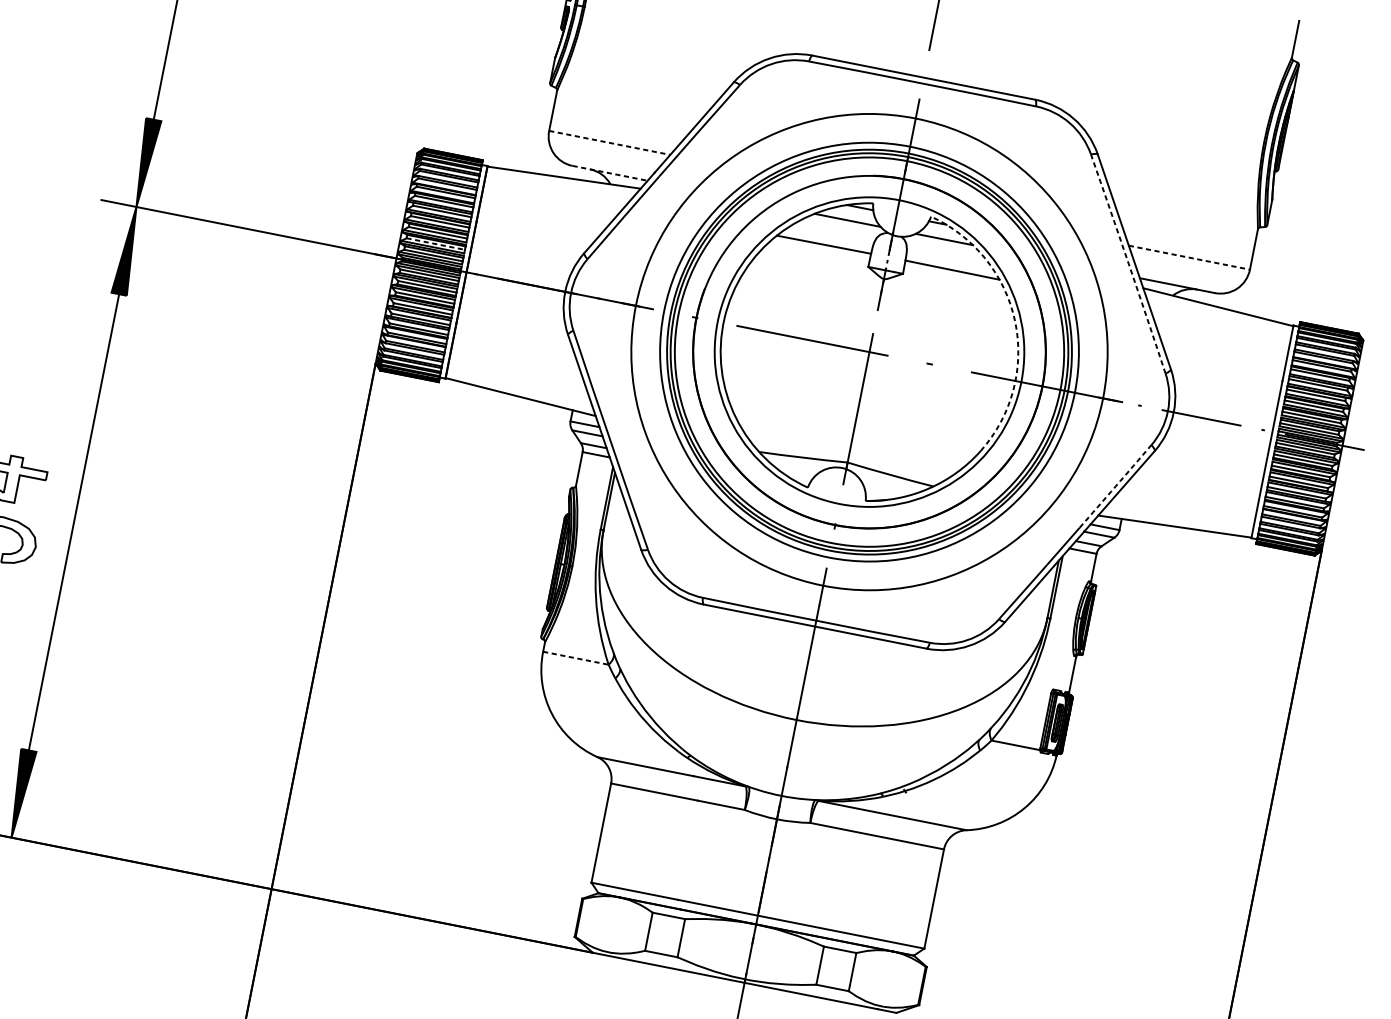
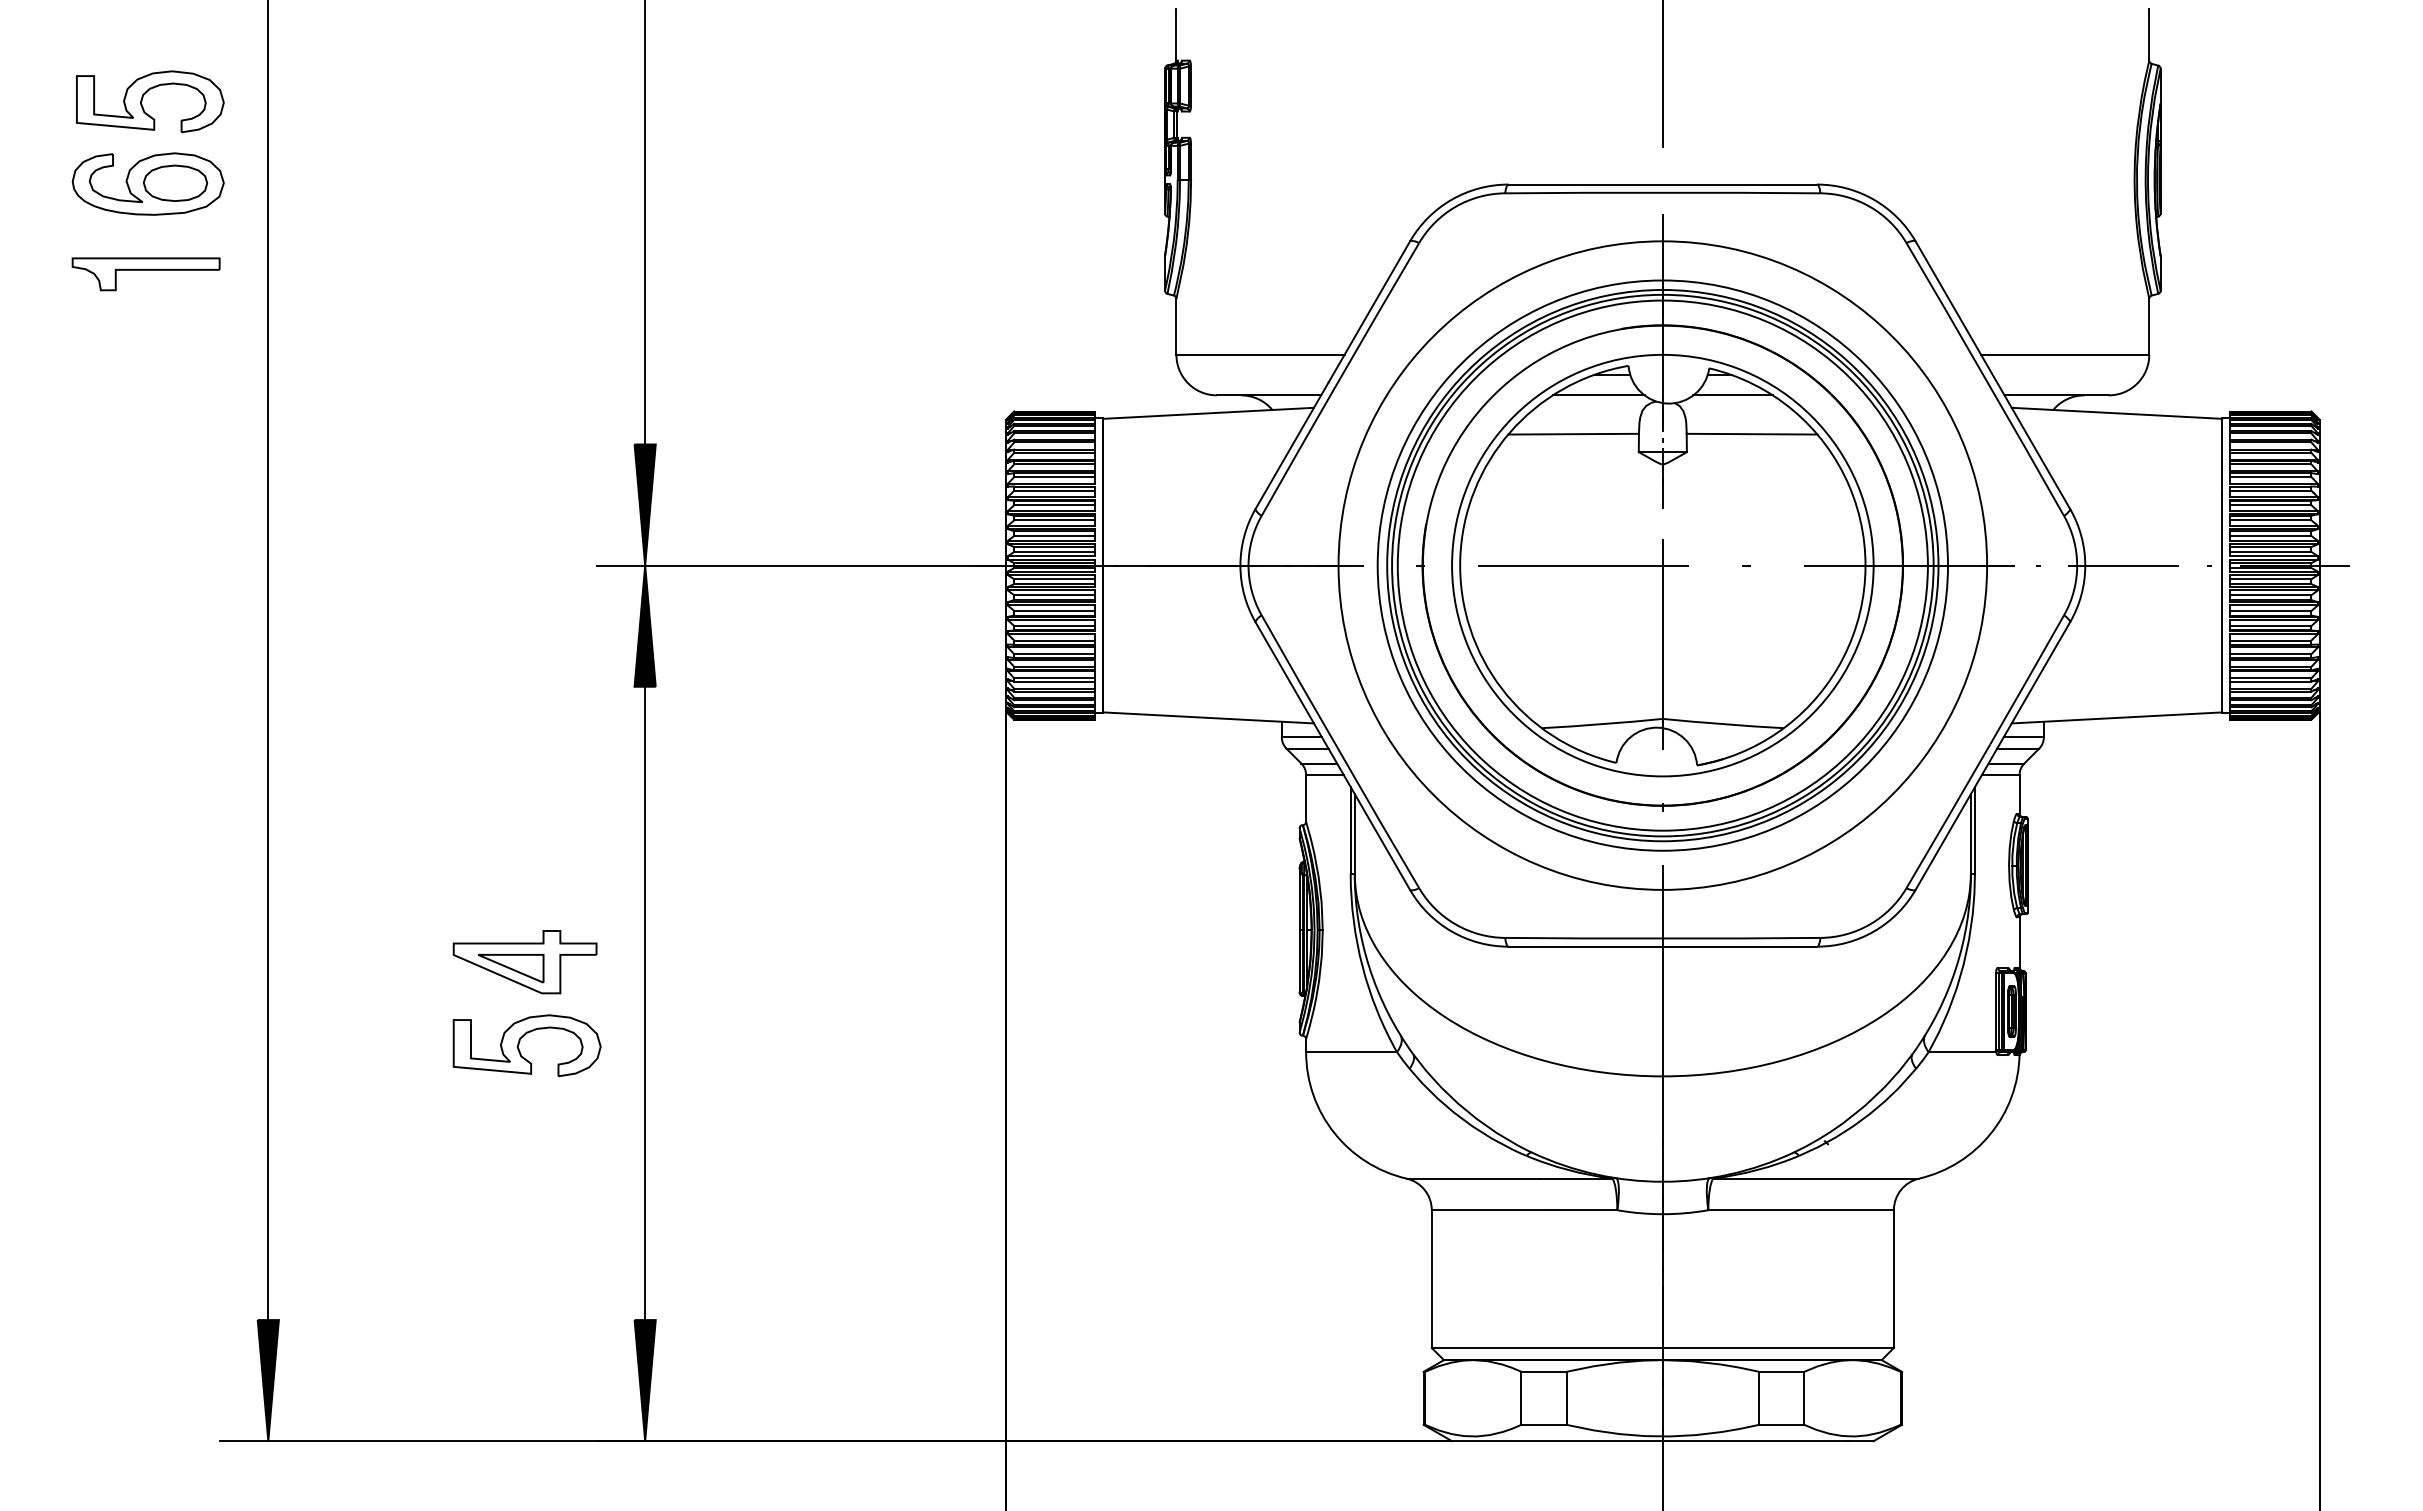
line: (609, 142) -> (1260, 354), dashed -> solid
line: (610, 173) -> (1269, 395), dashed -> solid
line: (435, 243) -> (1054, 535), dashed -> solid
line: (1189, 257) -> (2065, 354), dashed -> solid
arc: (1128, 264) -> (1985, 379), dashed -> solid
arc: (1015, 321) -> (1849, 485), dashed -> solid
arc: (1115, 486) -> (2027, 679), dashed -> solid
line: (576, 658) -> (1352, 1052), dashed -> solid

